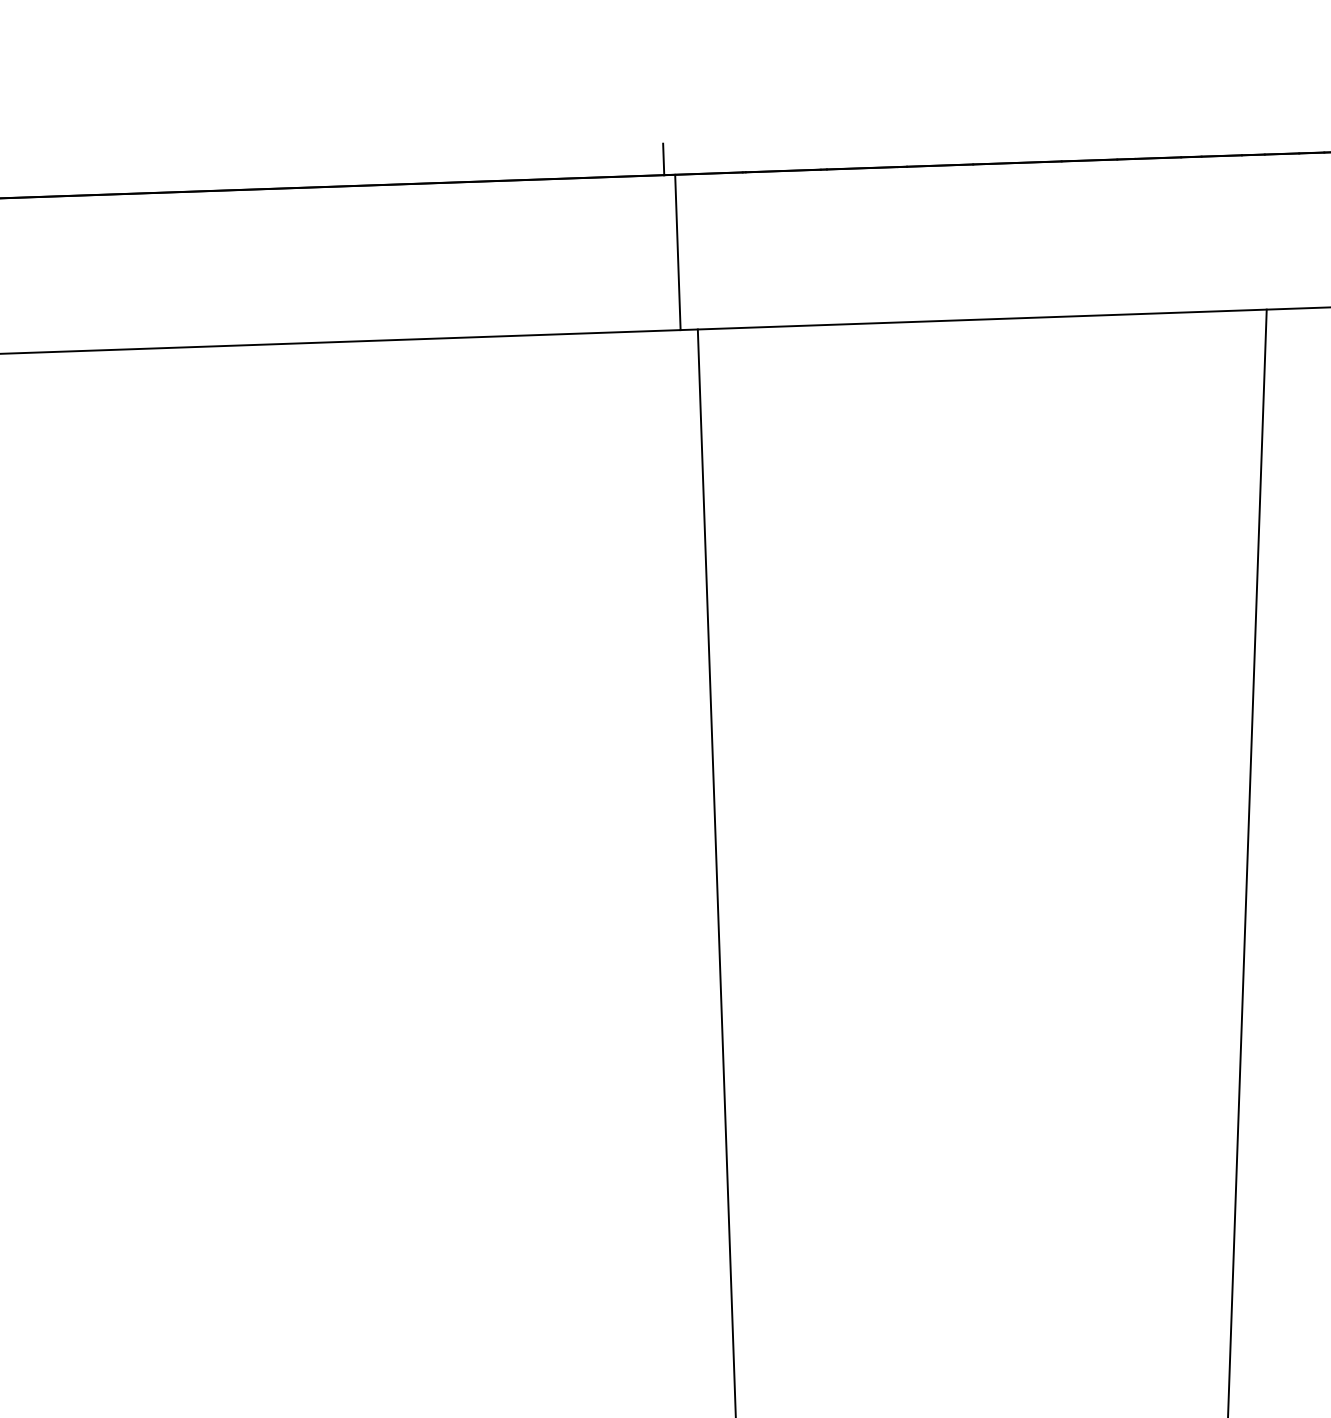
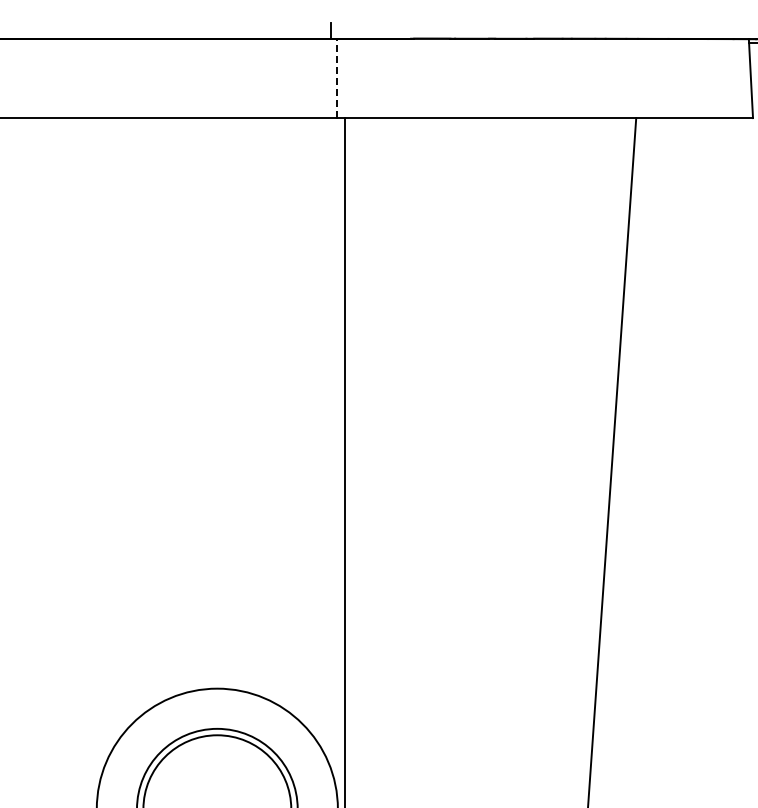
line: (677, 252) -> (336, 78), solid -> dashed

